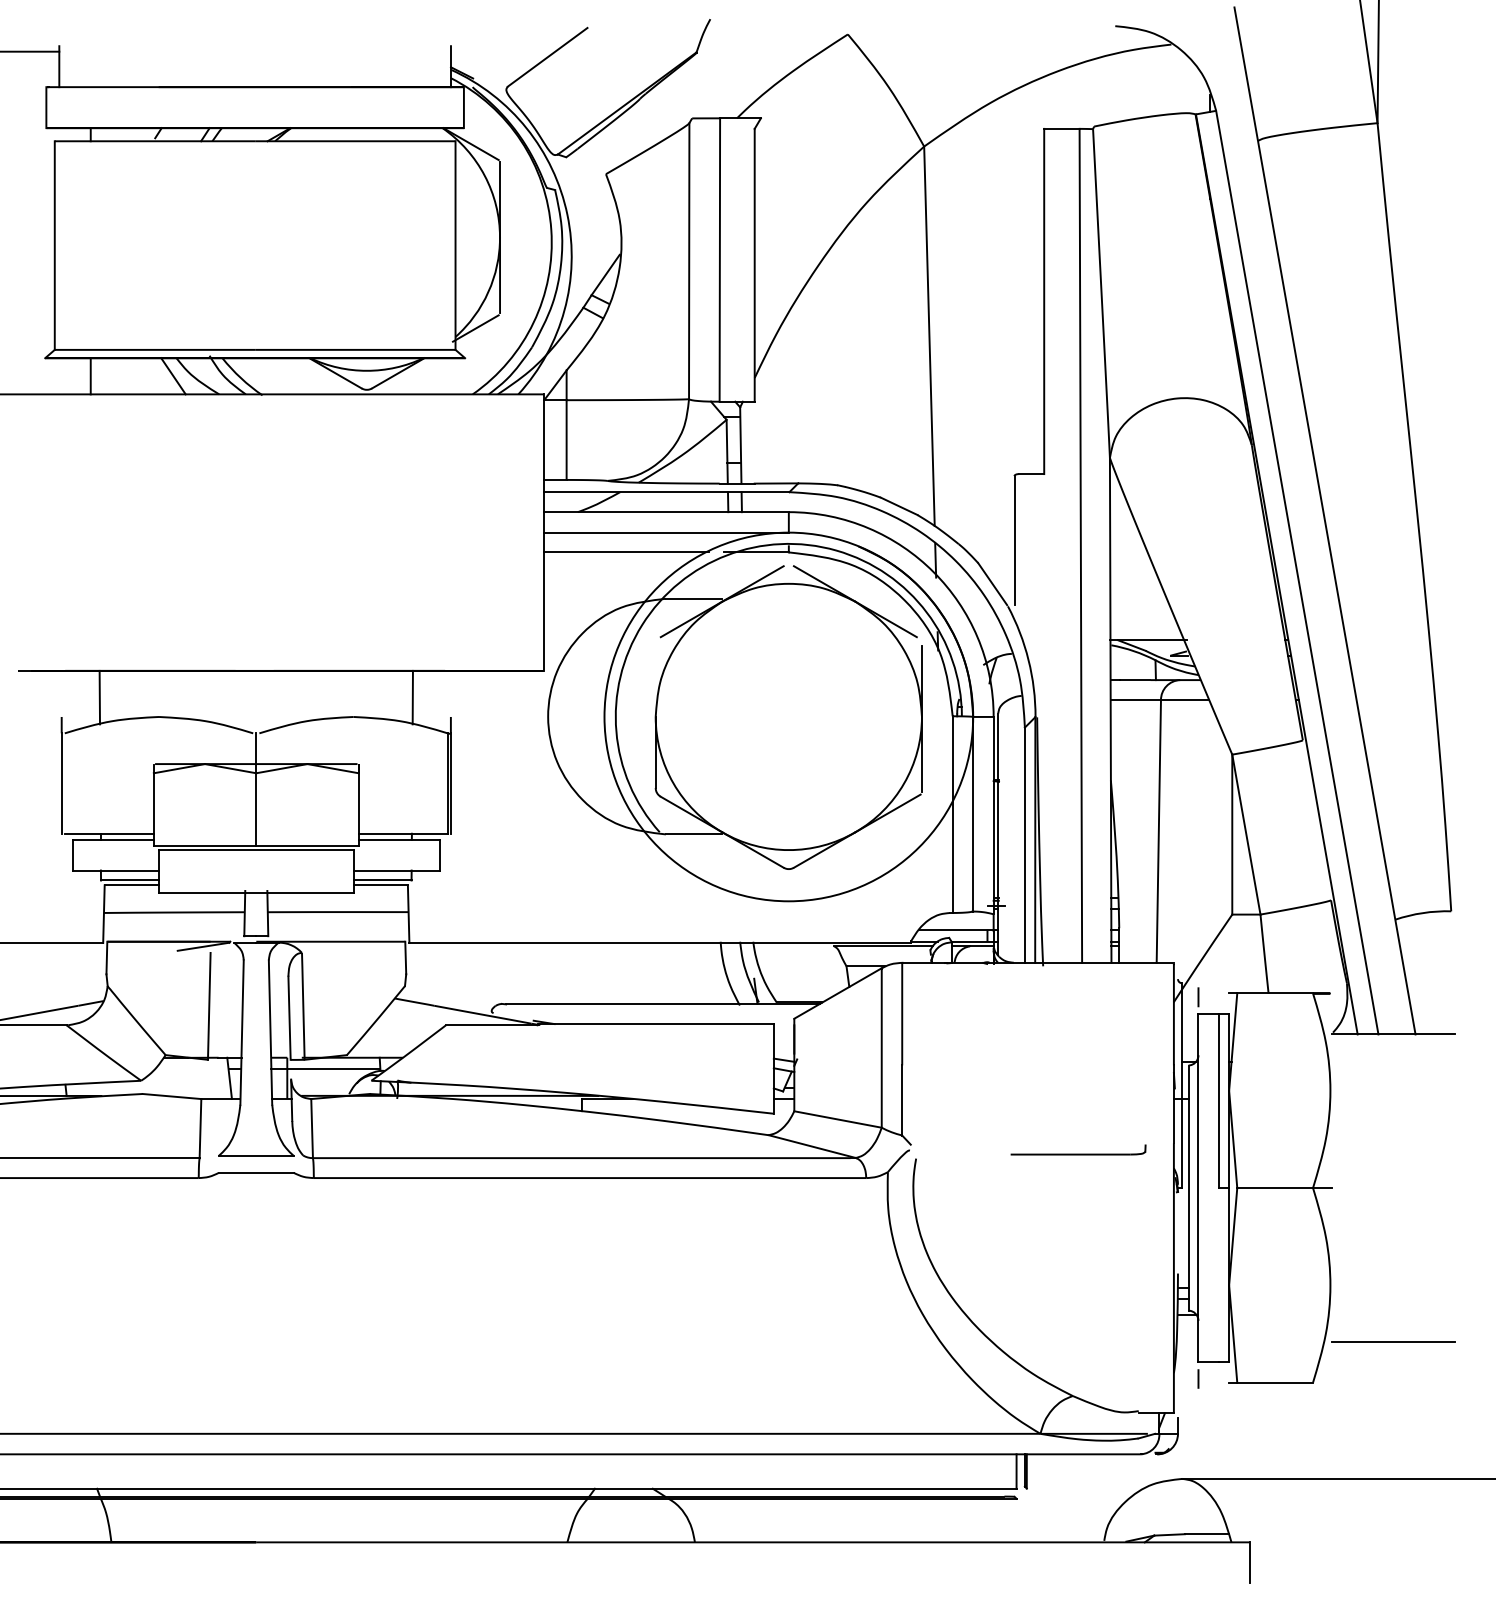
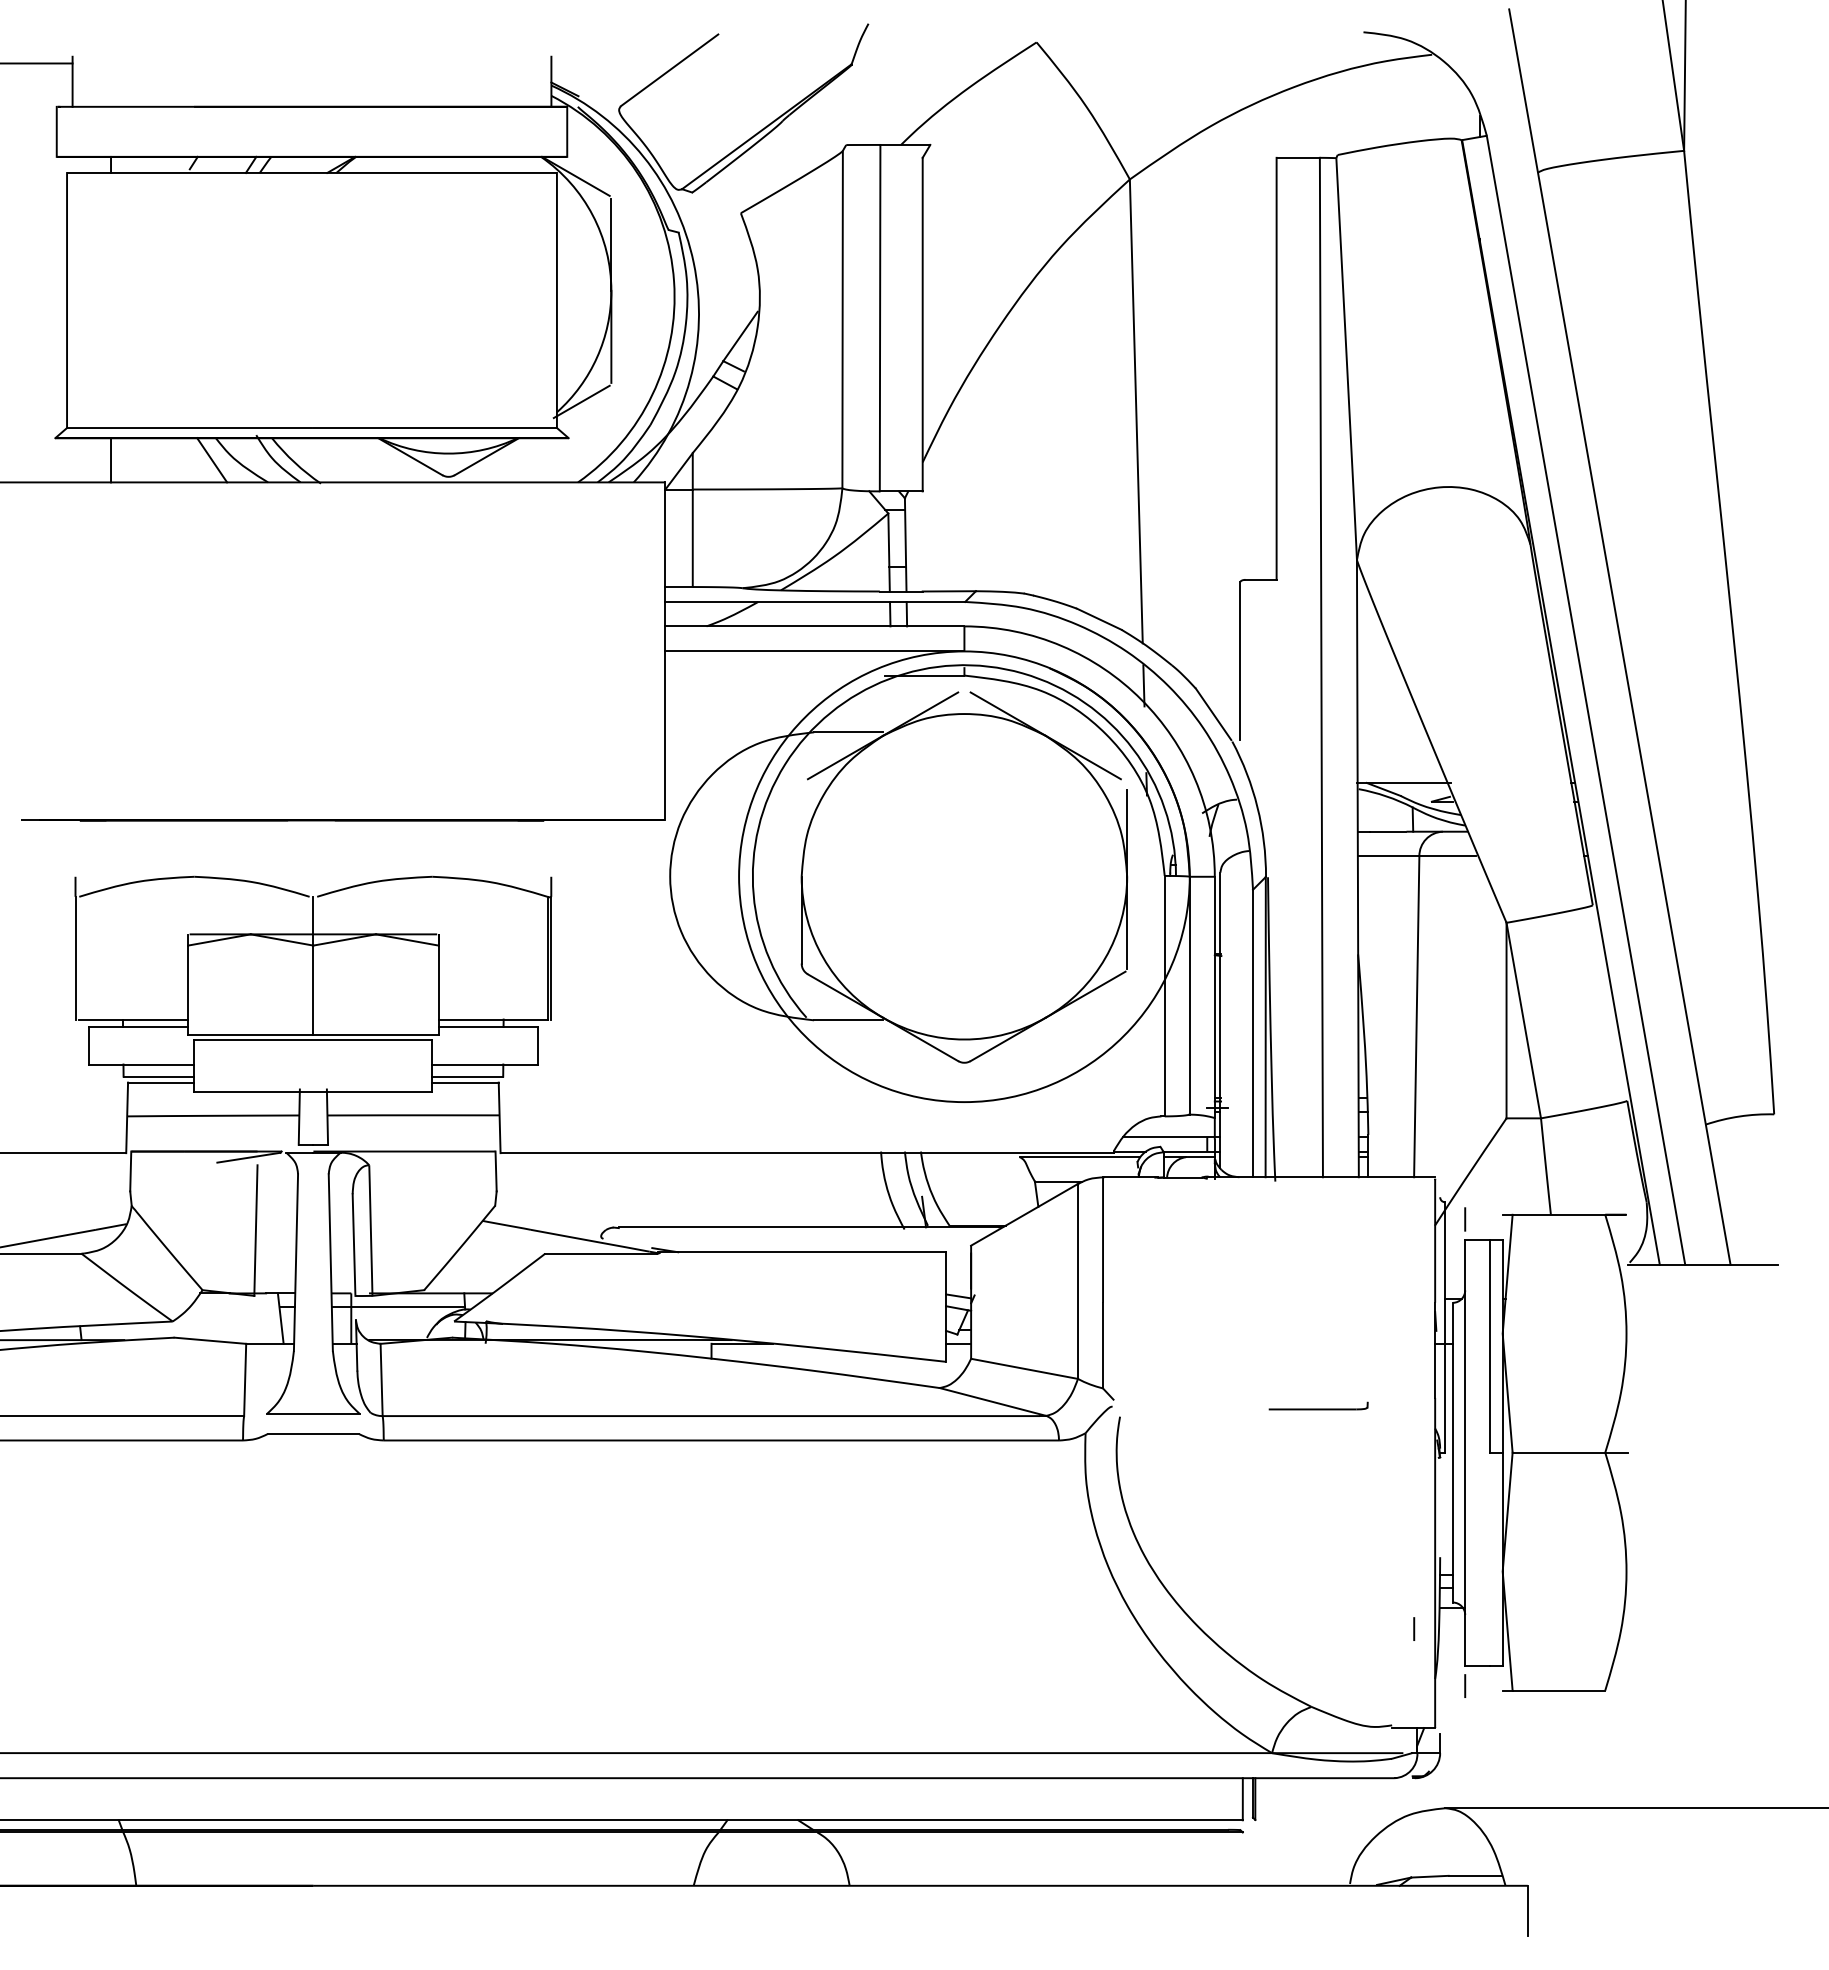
line: (626, 552) -> (766, 675), removed
line: (99, 697) -> (121, 852), removed
line: (412, 697) -> (504, 852), removed
part: (1078, 1149) -> (1318, 1405), size x0.6
line: (1157, 1331) -> (1414, 1628), added
line: (1392, 1341) -> (1702, 1640), removed

